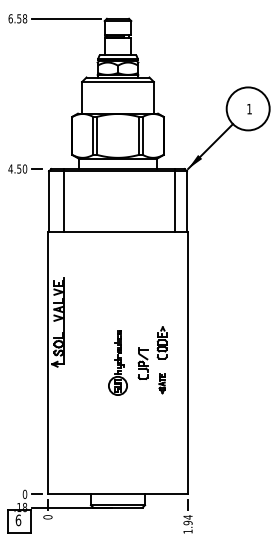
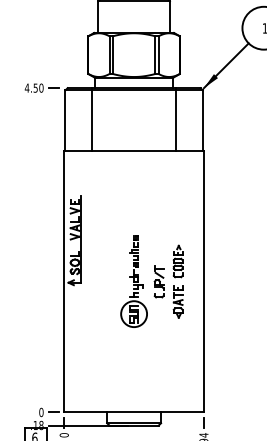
line: (64, 200) -> (92, 119), moved
line: (174, 200) -> (175, 119), moved
part: (117, 362) -> (133, 280), size x1.43
part: (161, 383) -> (177, 301), size x1.67

